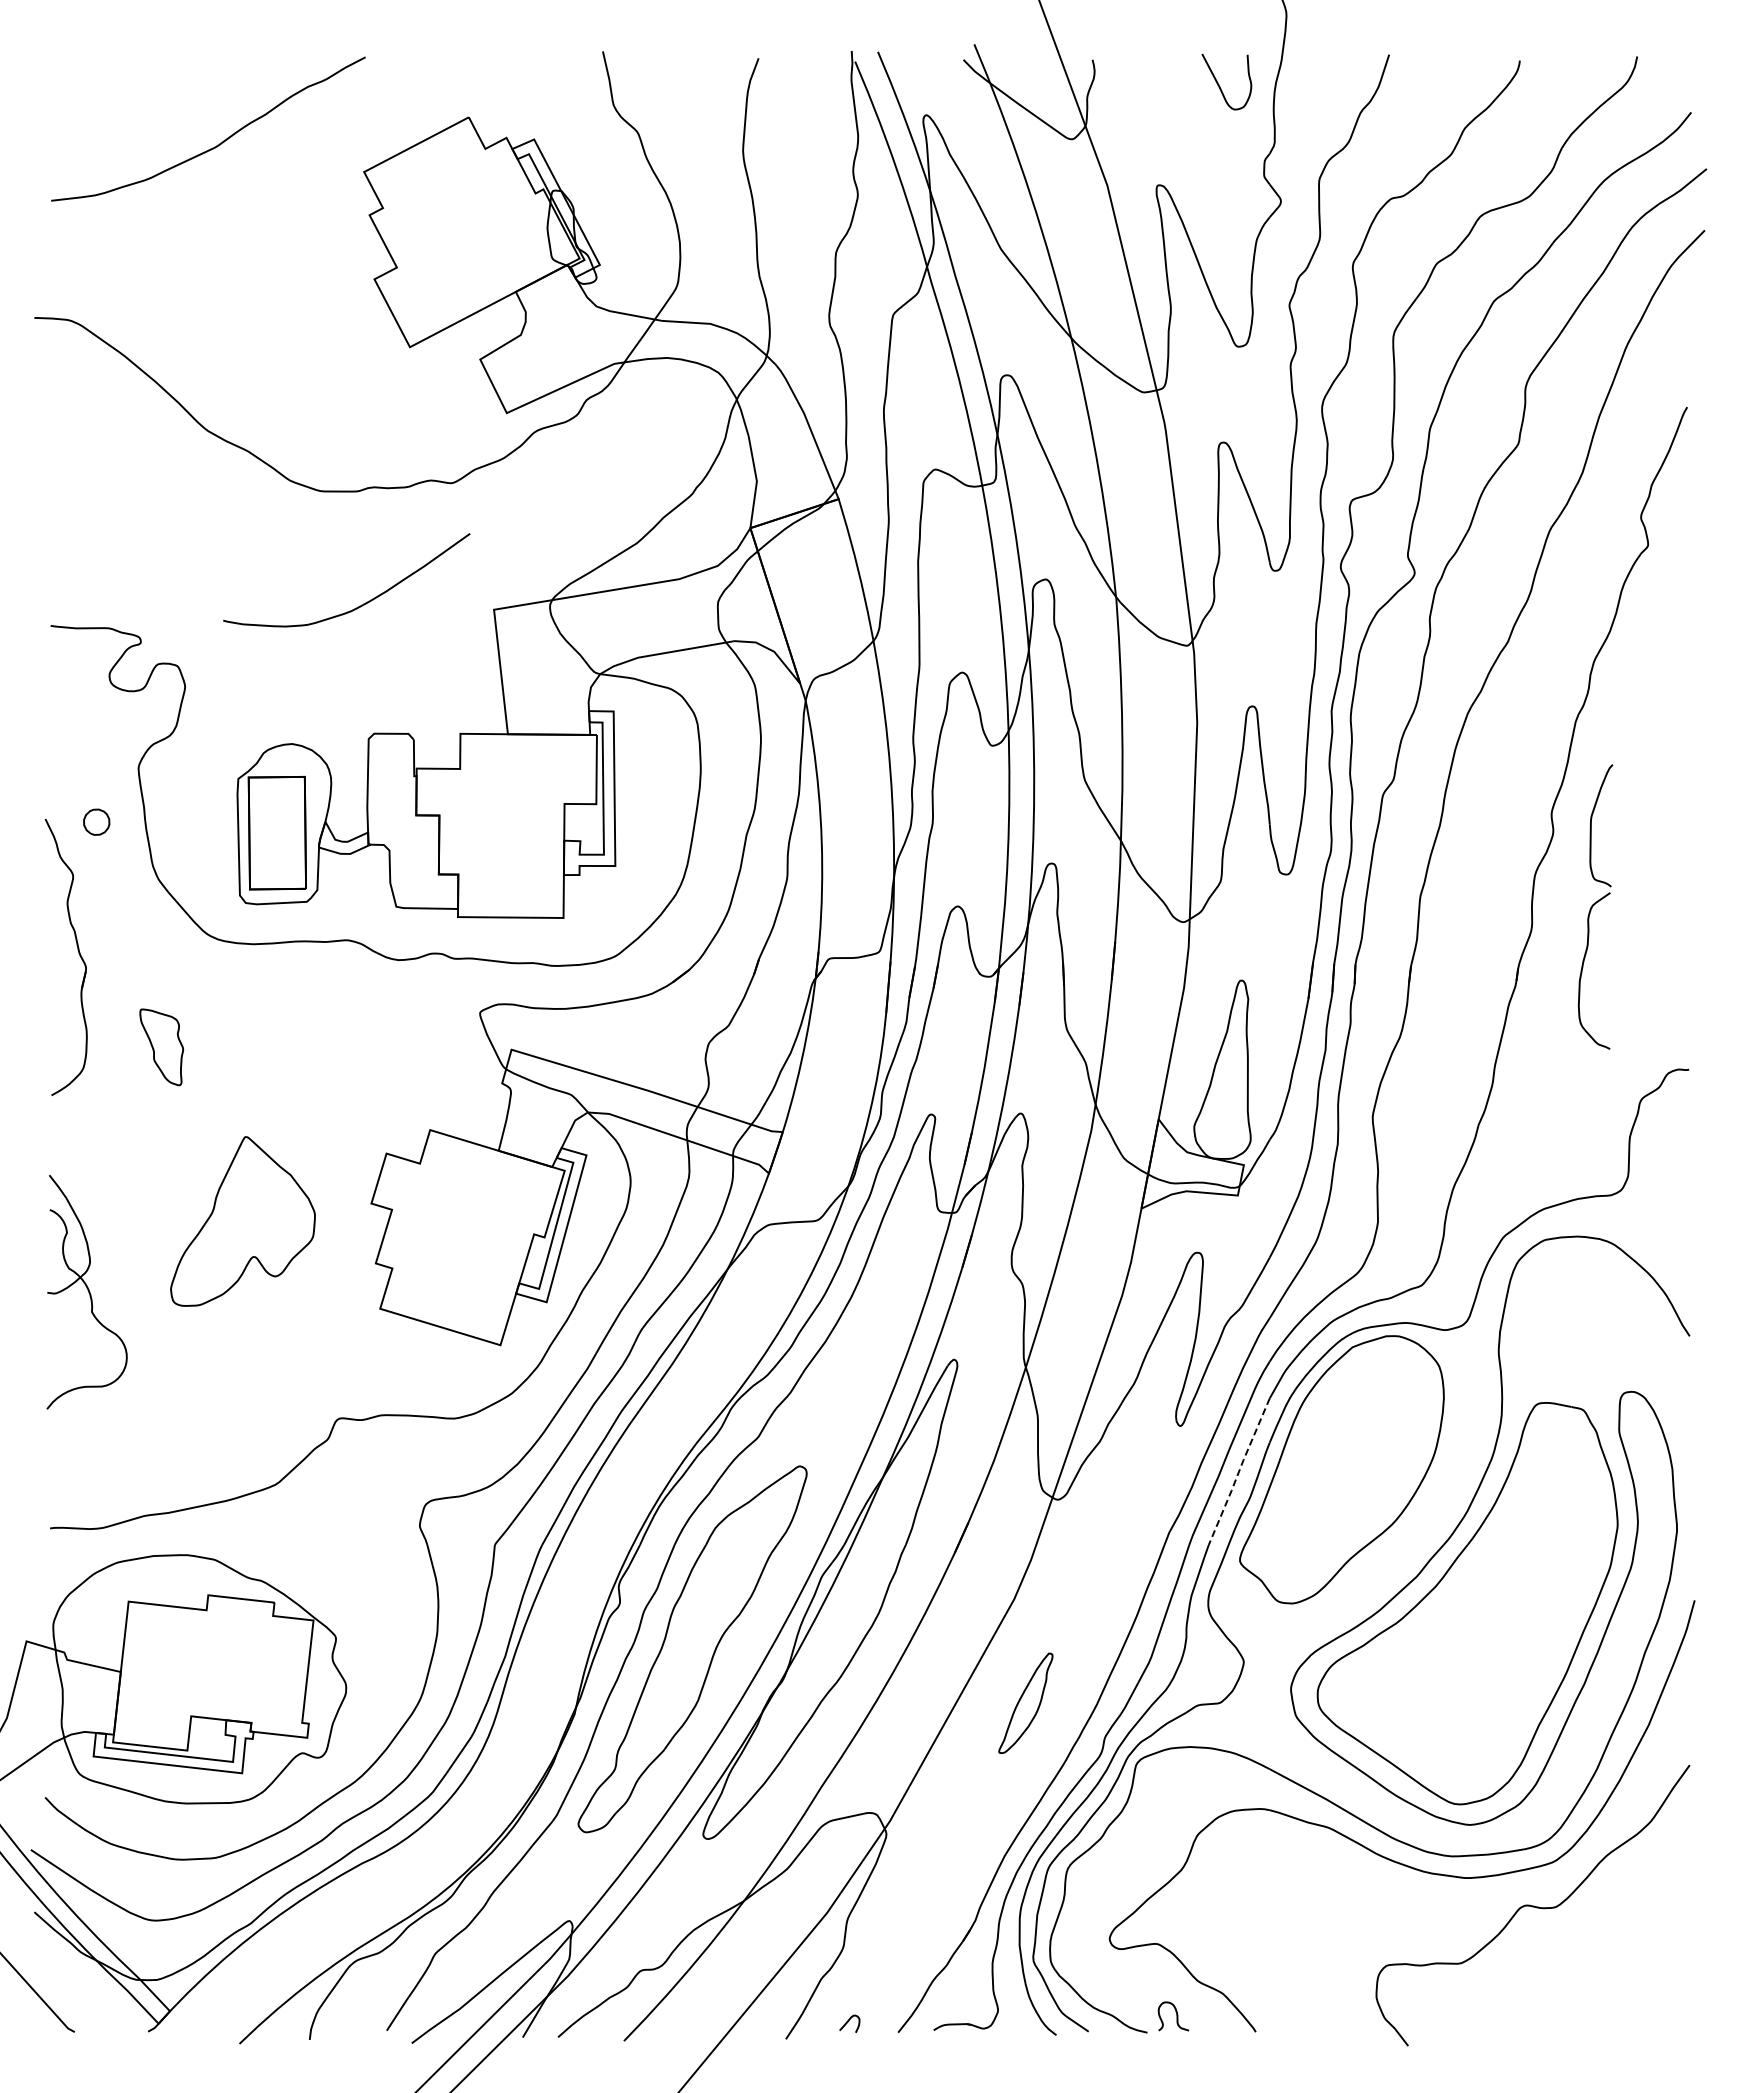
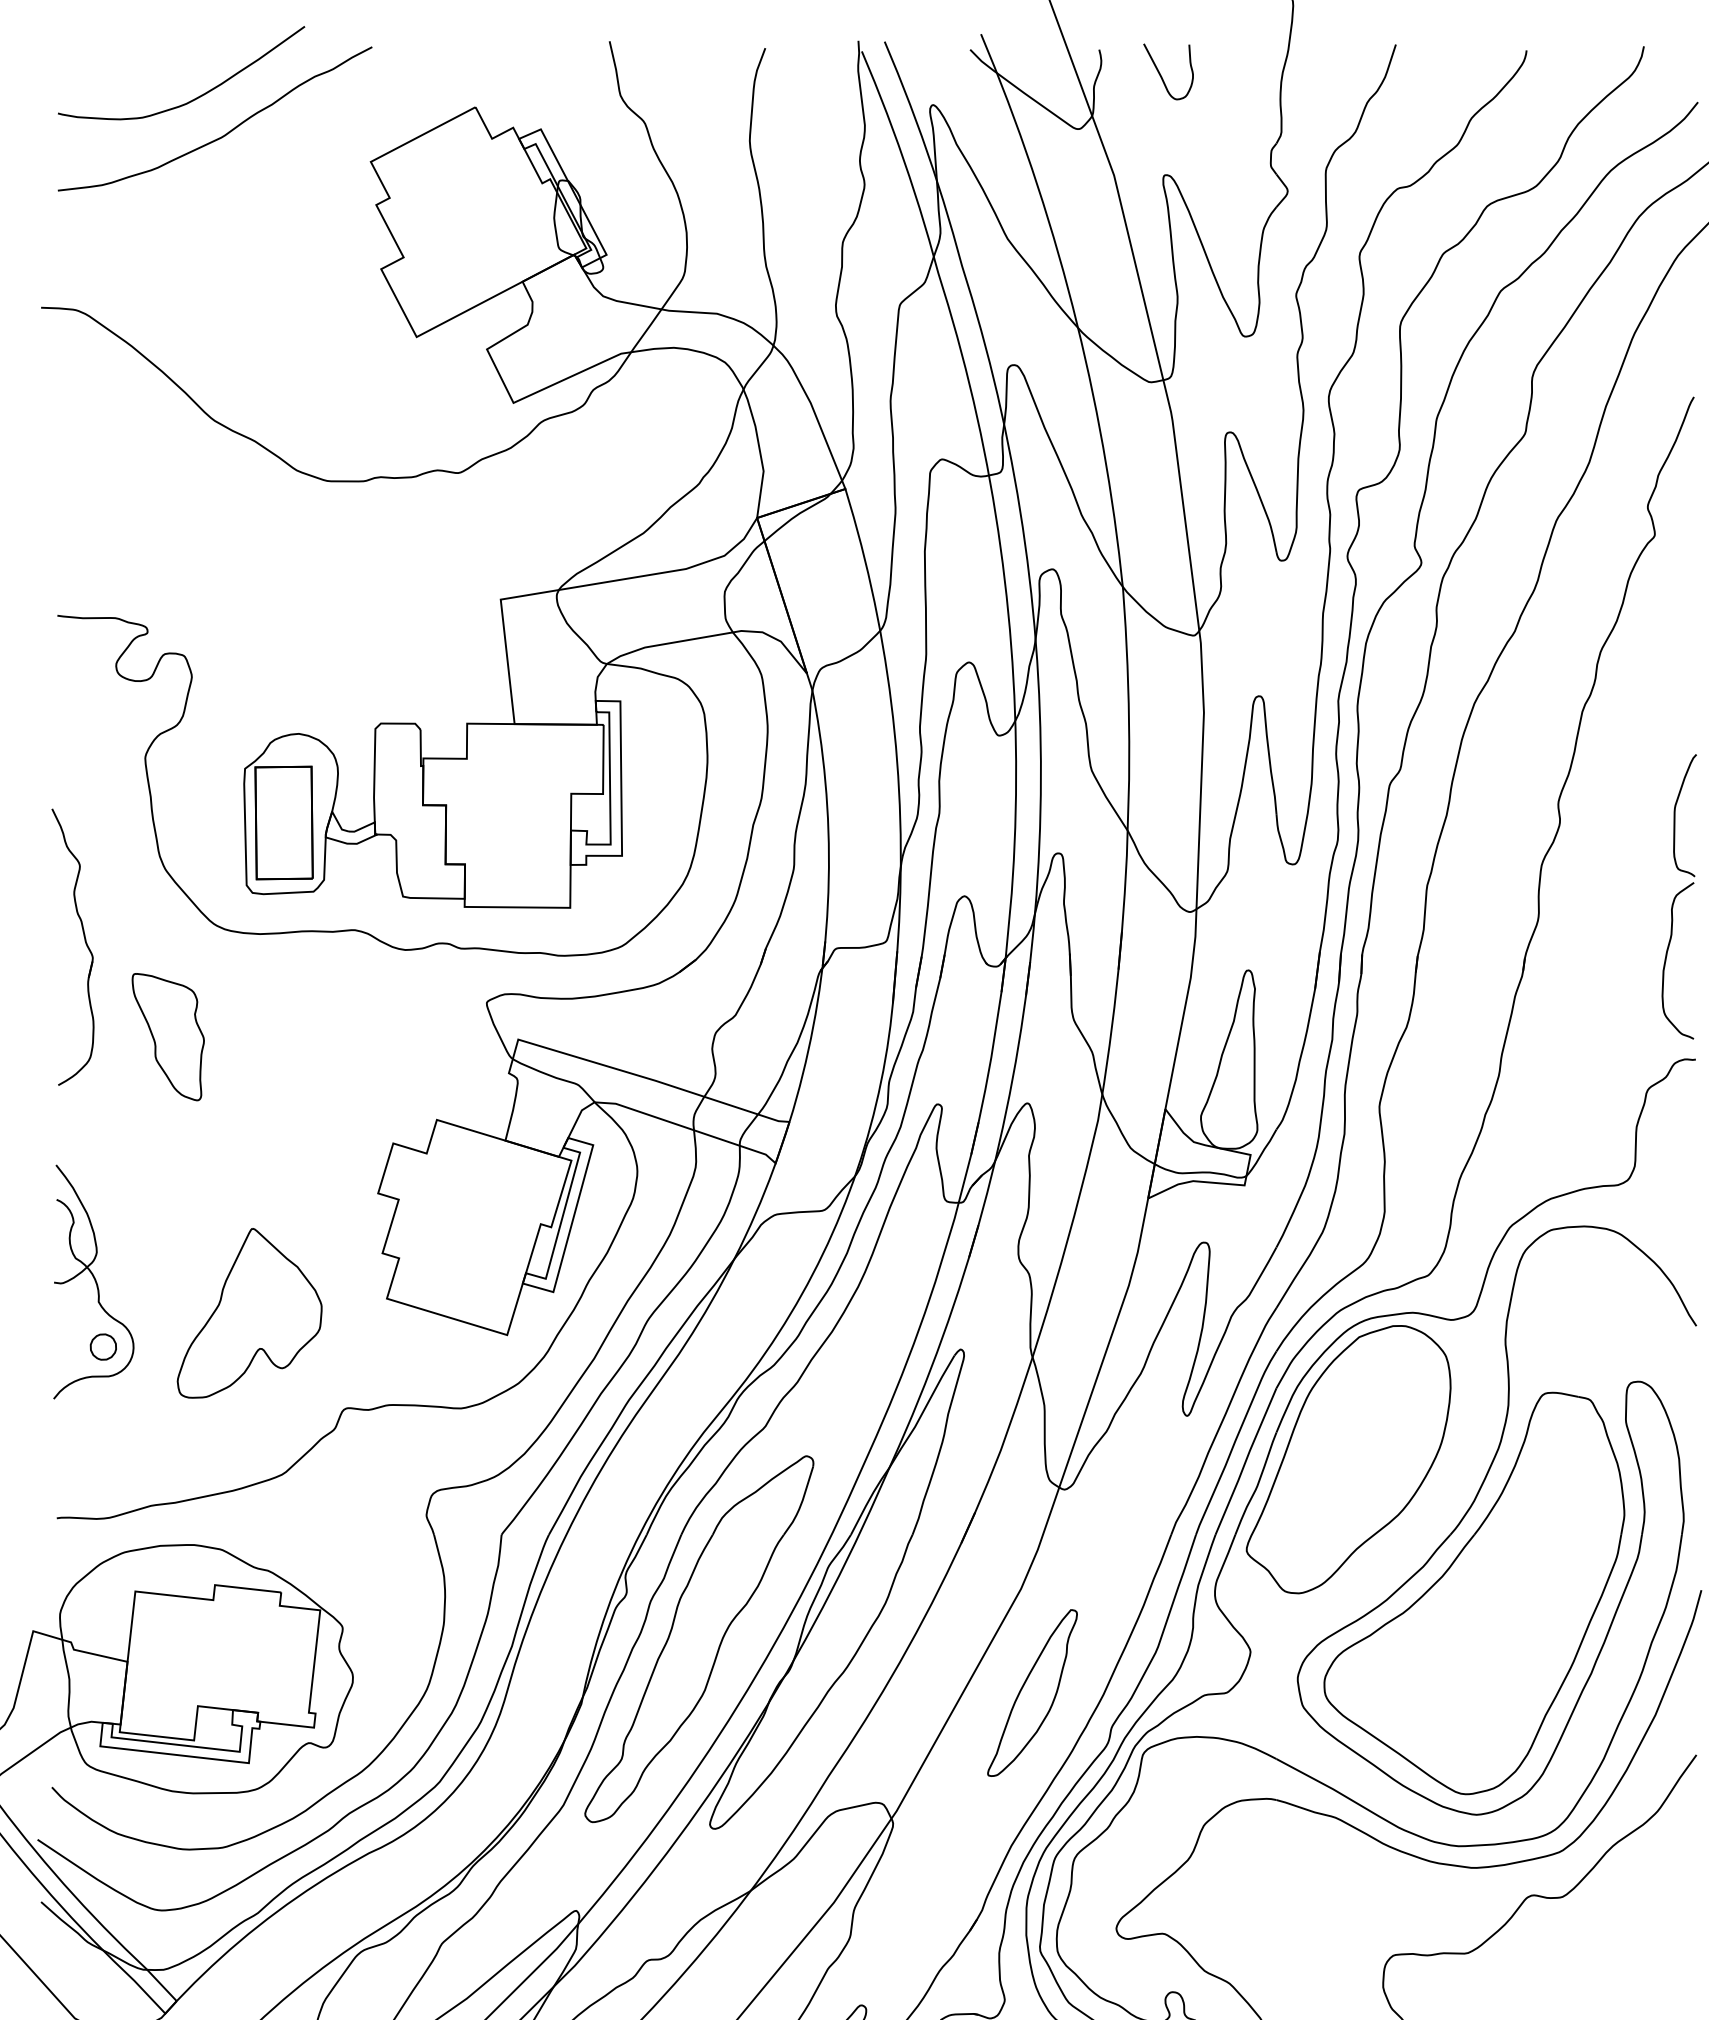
curve: (1219, 84) -> (1161, 74), moved
curve: (361, 604) -> (196, 97), moved
part: (96, 821) -> (103, 1346), moved
part: (1595, 906) -> (1679, 896), moved
part: (161, 1047) -> (168, 1037), size x1.67
part: (242, 1221) -> (249, 1313), moved
line: (1238, 1472) -> (1245, 1462), dashed -> solid
part: (1025, 1703) -> (1032, 1693), size x1.67

